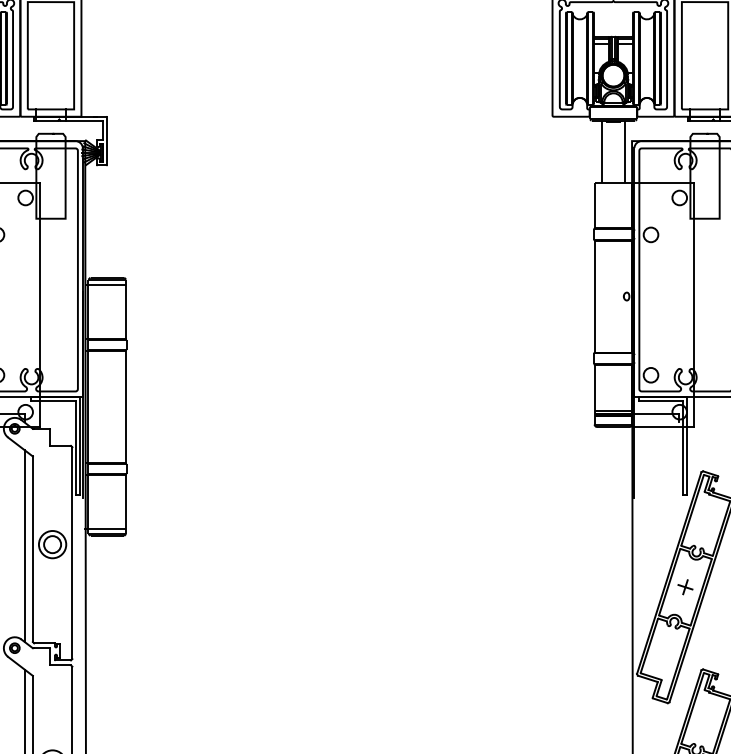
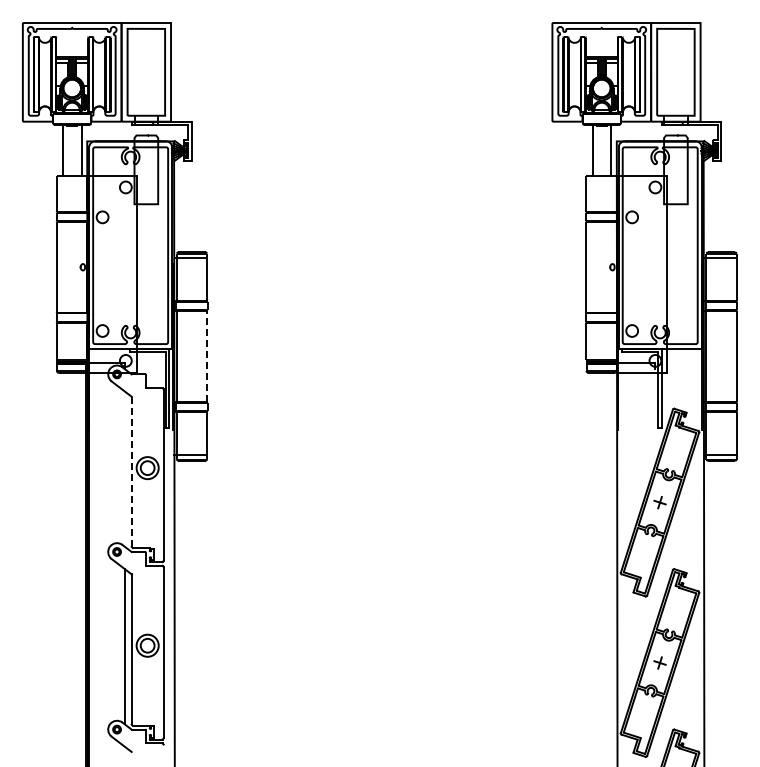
line: (126, 406) -> (207, 356), solid -> dashed
line: (23, 545) -> (124, 468), removed
line: (32, 548) -> (131, 471), solid -> dashed

